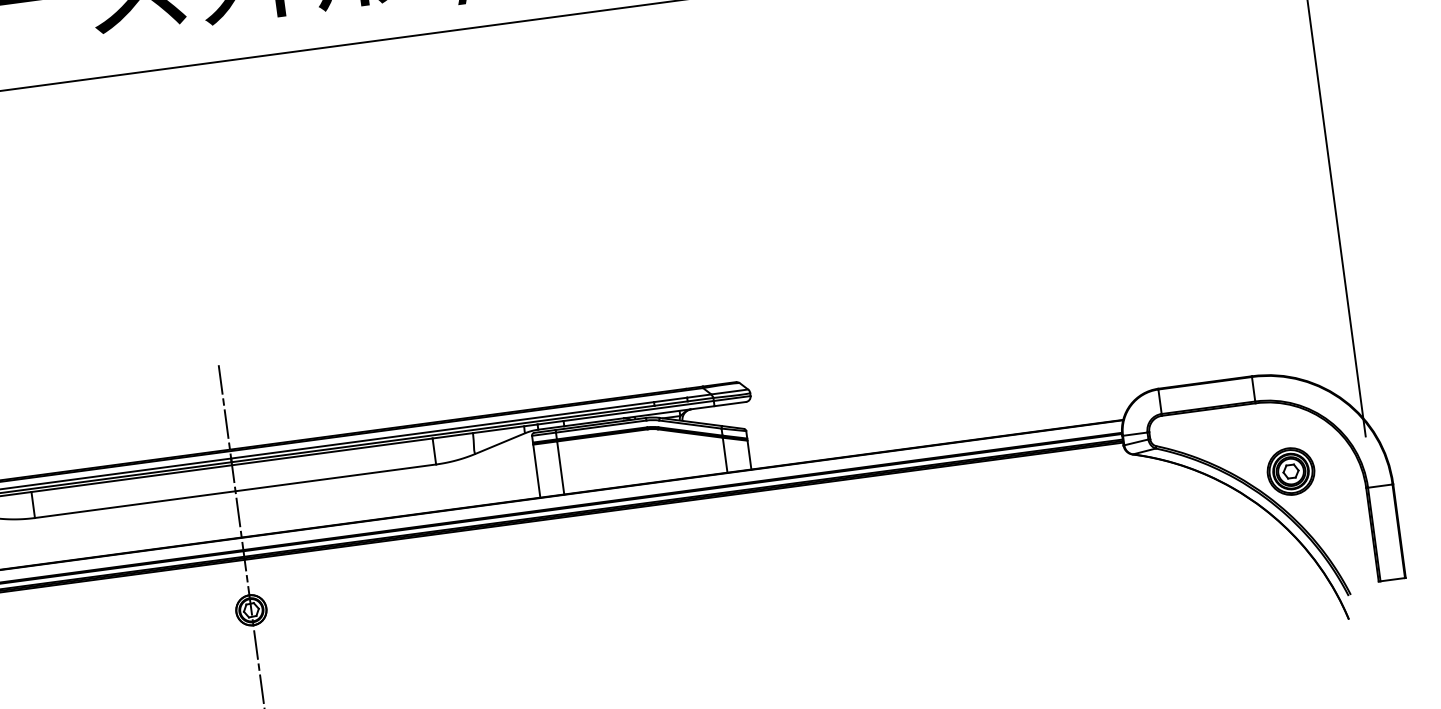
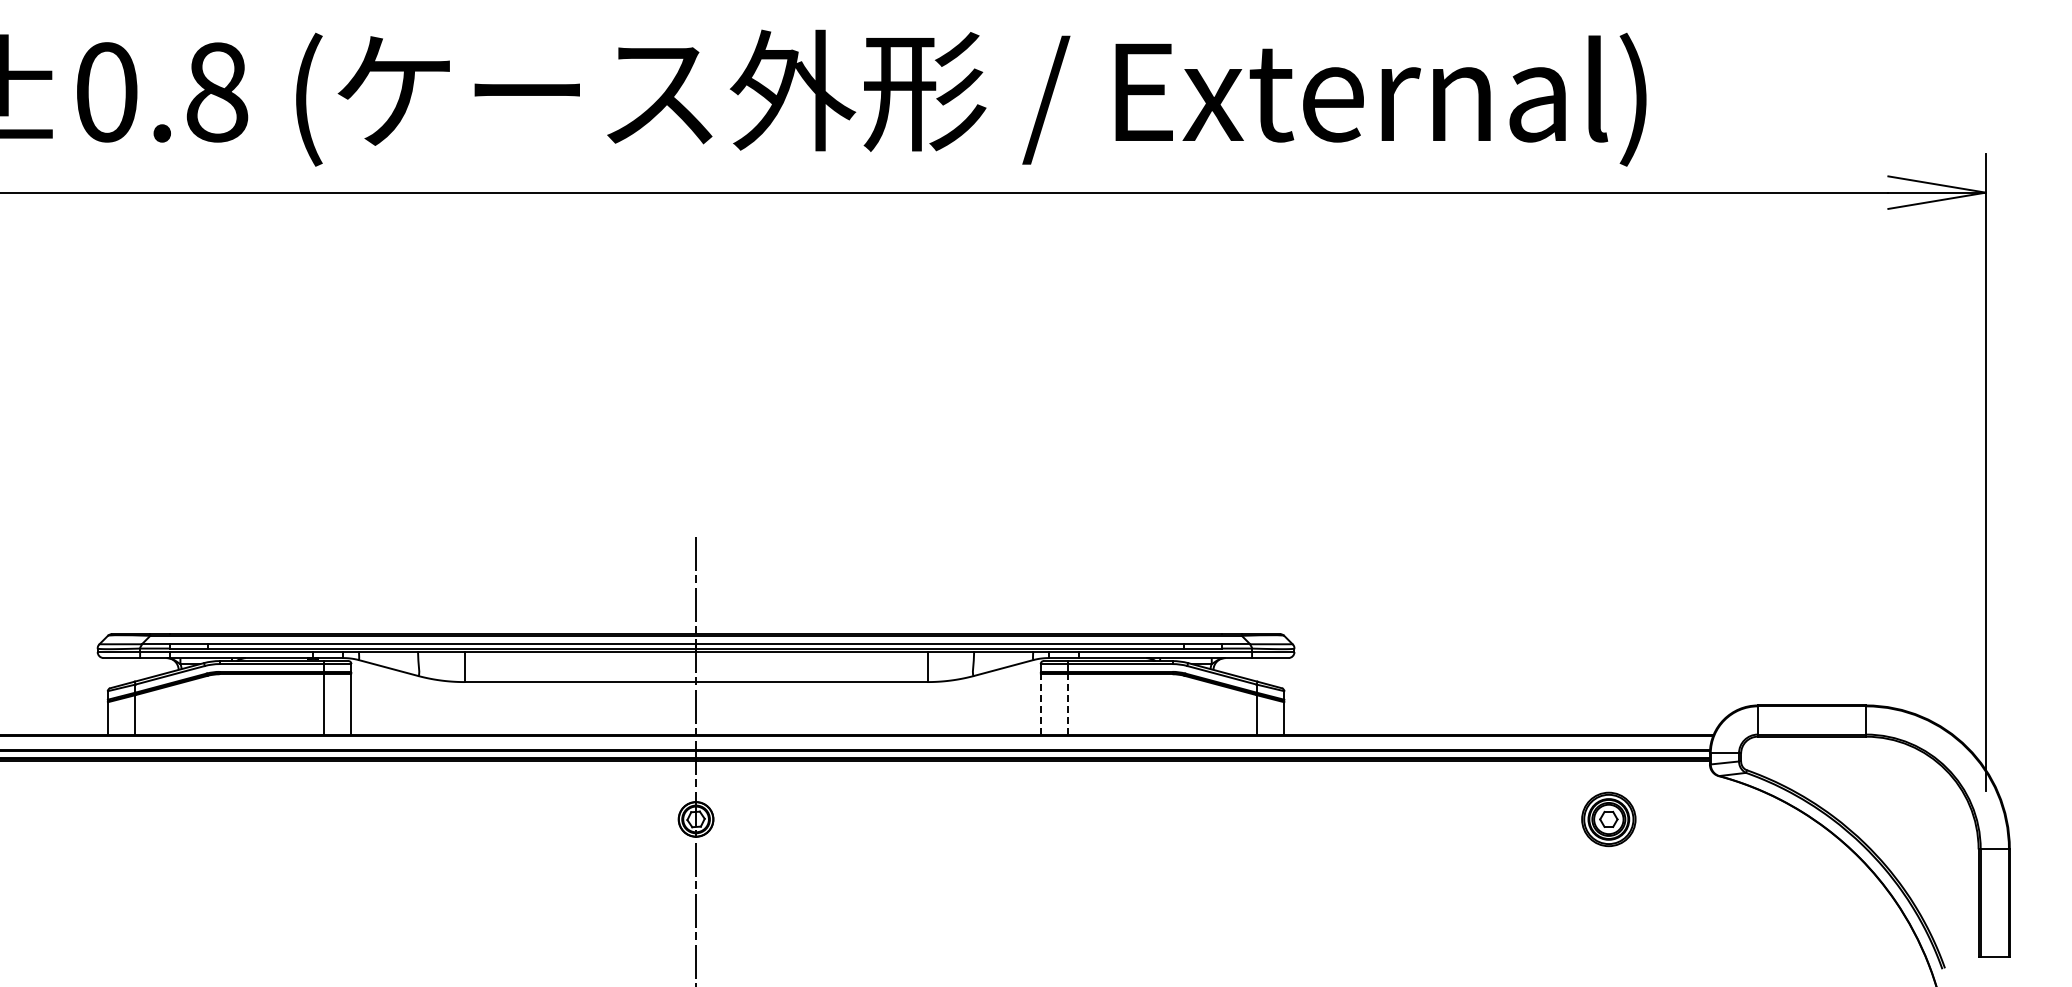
line: (560, 467) -> (1068, 704), solid -> dashed
line: (536, 470) -> (1040, 704), solid -> dashed
part: (1290, 471) -> (1608, 819), moved

